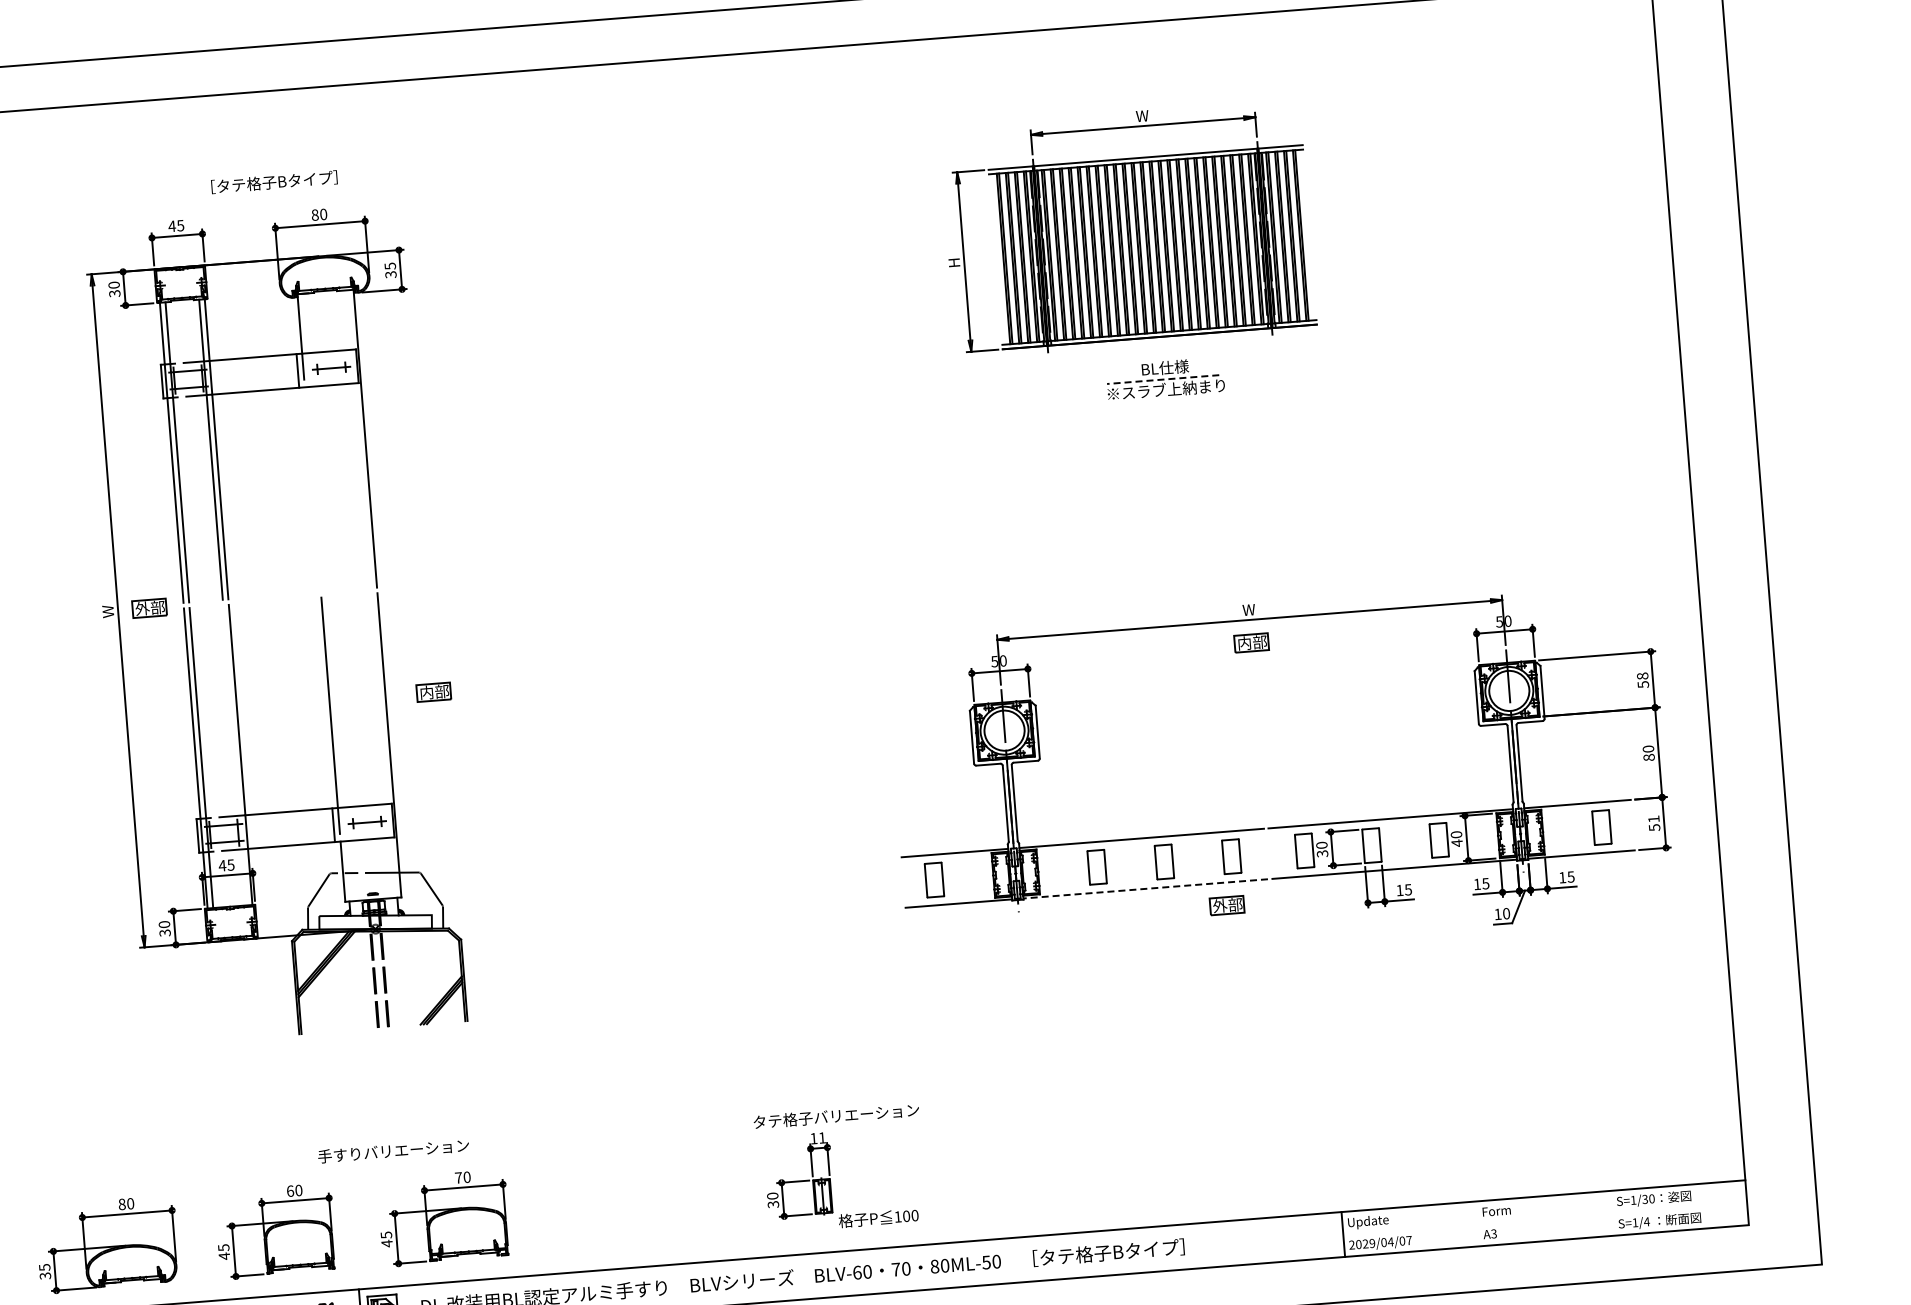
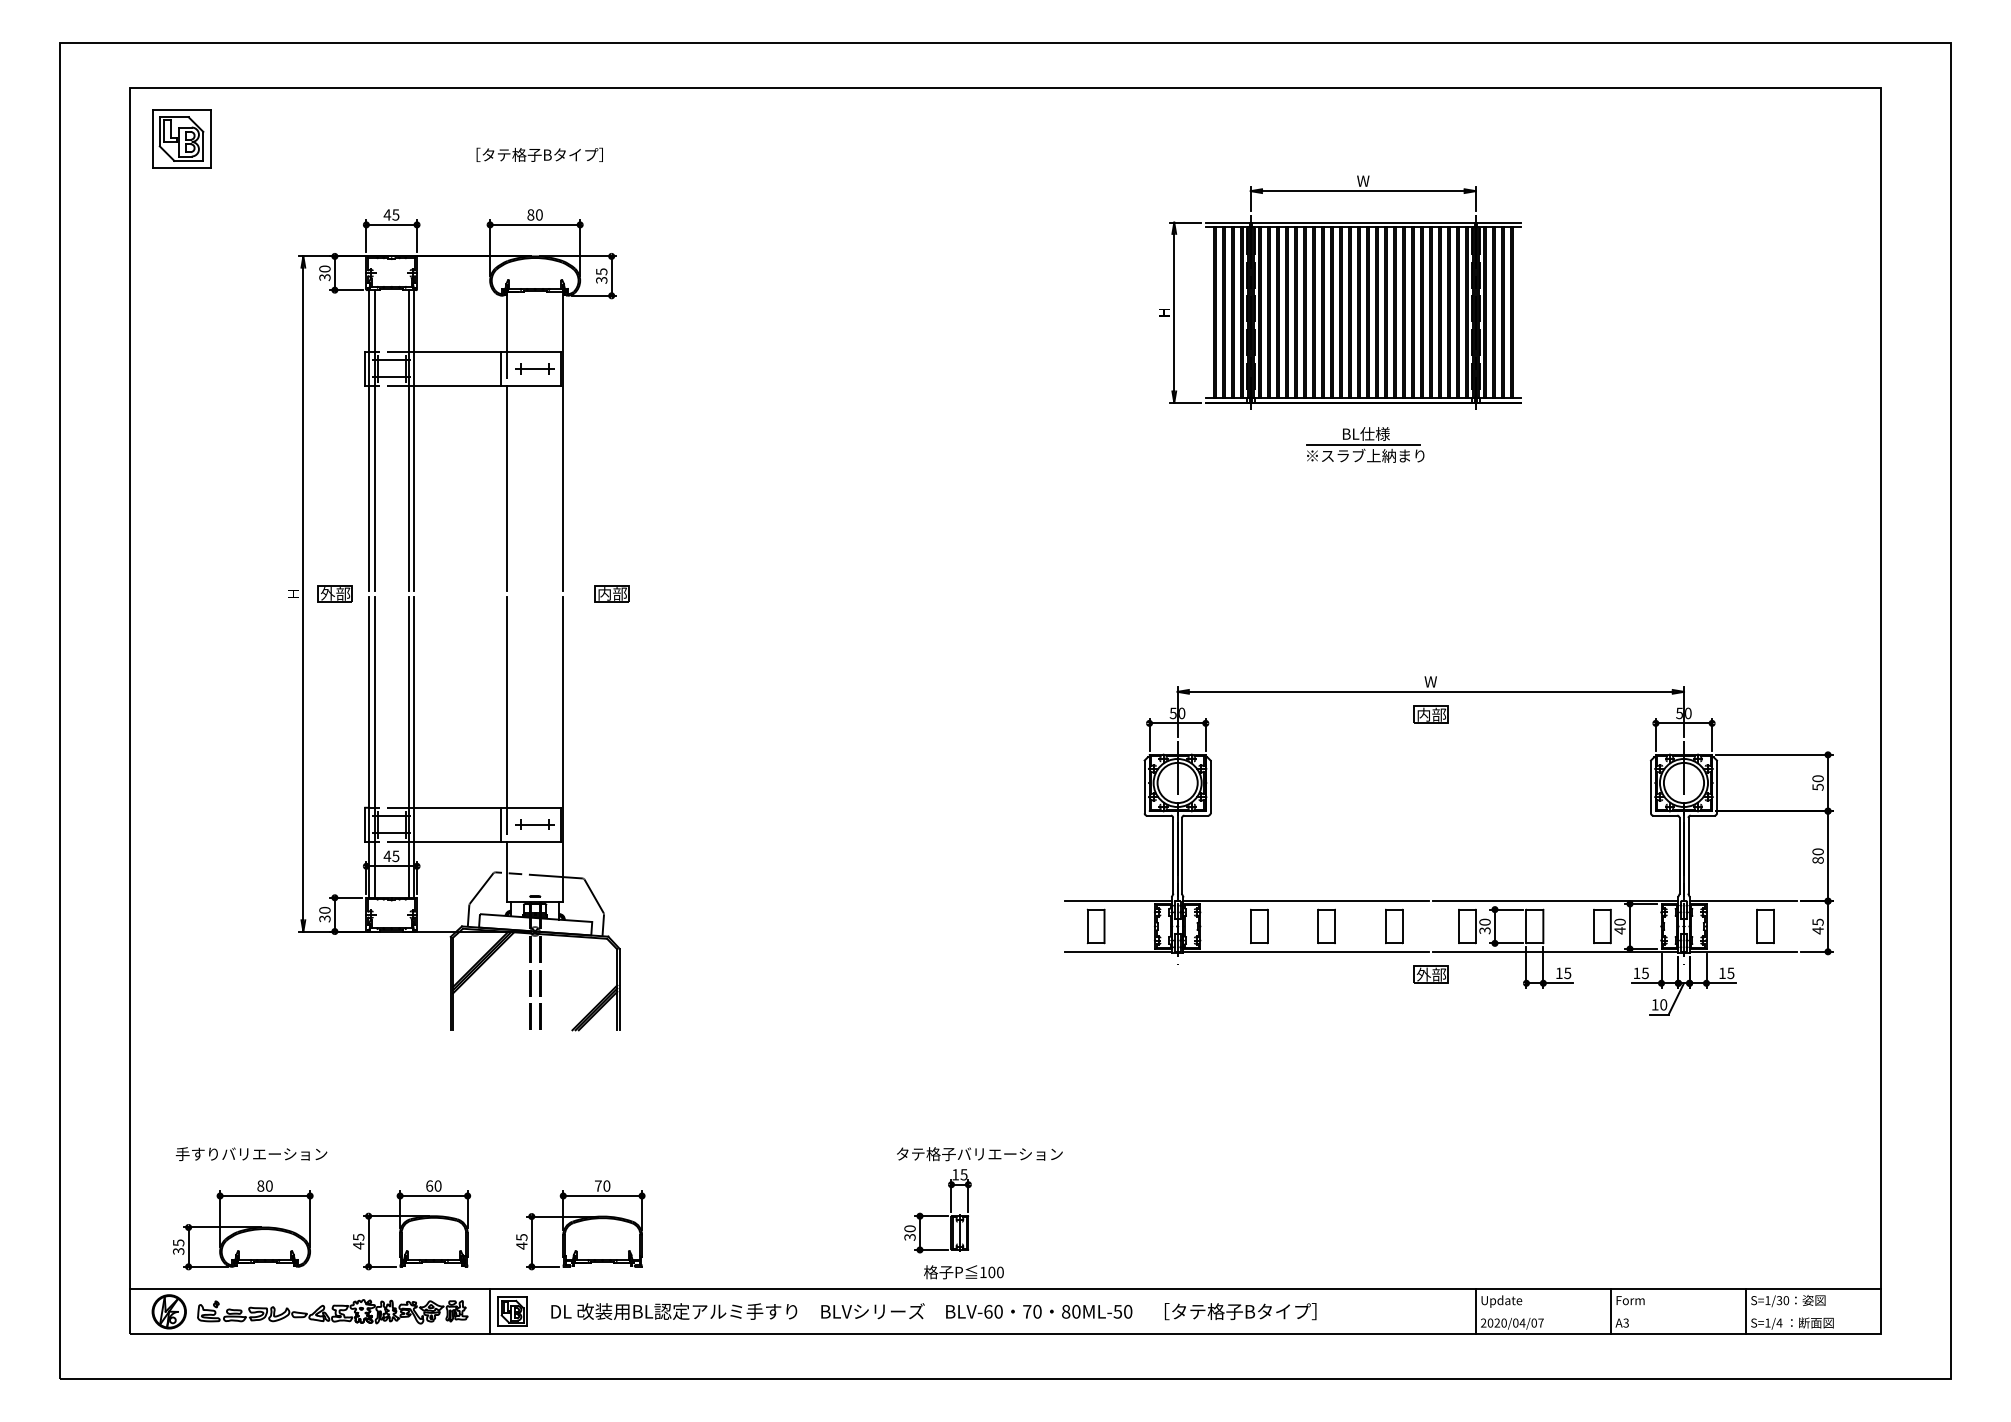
text: (274, 181) -> (539, 154), moved
line: (1162, 379) -> (1362, 445), dashed -> solid
line: (313, 489) -> (507, 488), added
text: (107, 611) -> (292, 593), W -> H
text: (1643, 675) -> (1818, 778), 58 -> 50
part: (433, 691) -> (611, 593), moved
line: (234, 754) -> (408, 746), added
text: (1653, 823) -> (1817, 926), 51 -> 45
line: (1145, 888) -> (1305, 951), dashed -> solid
part: (1226, 905) -> (1430, 974), moved
text: (821, 1137) -> (963, 1174), 11 -> 15
text: (393, 1151) -> (251, 1154), moved
line: (1612, 1212) -> (1745, 1311), added
text: (878, 1218) -> (963, 1272), moved
line: (1477, 1223) -> (1610, 1311), added
text: (1371, 1243) -> (1503, 1323), 2029/04/07 -> 2020/04/07

